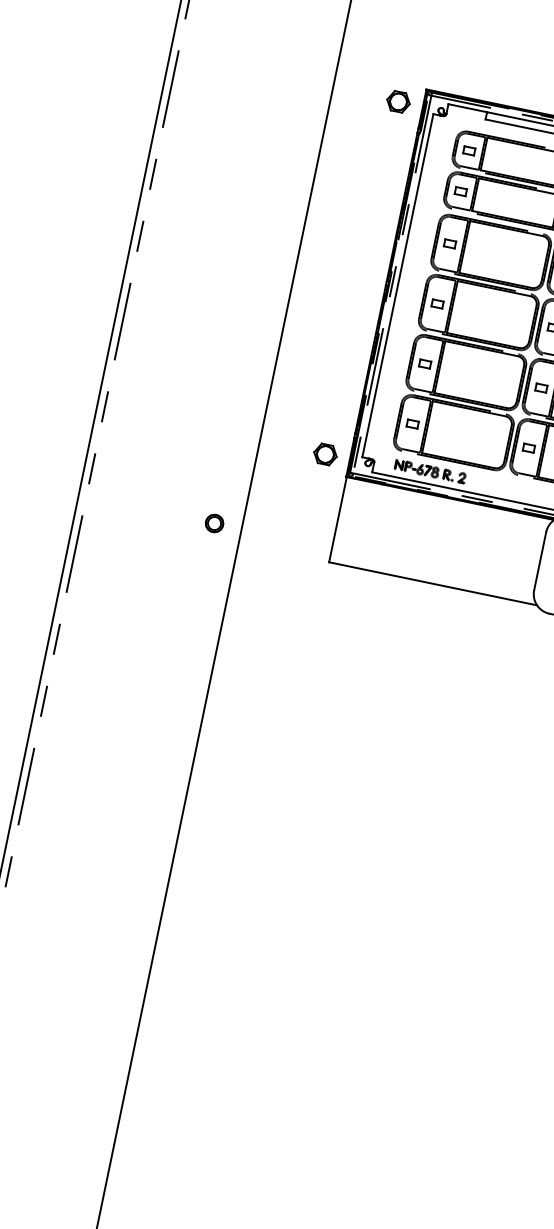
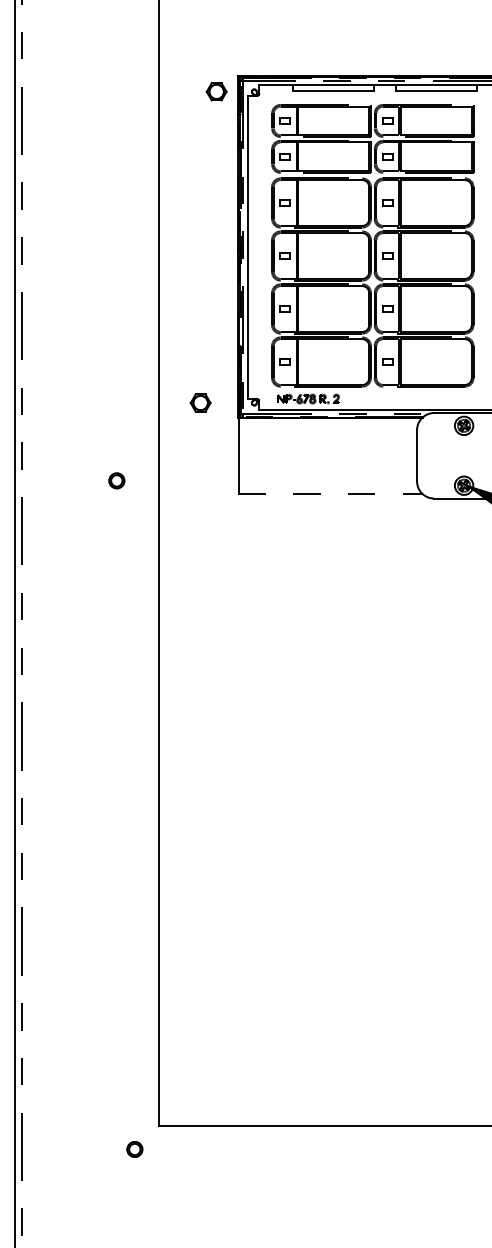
part: (325, 453) -> (200, 402), moved
part: (214, 522) -> (116, 480), moved
line: (433, 583) -> (330, 493), solid -> dashed

